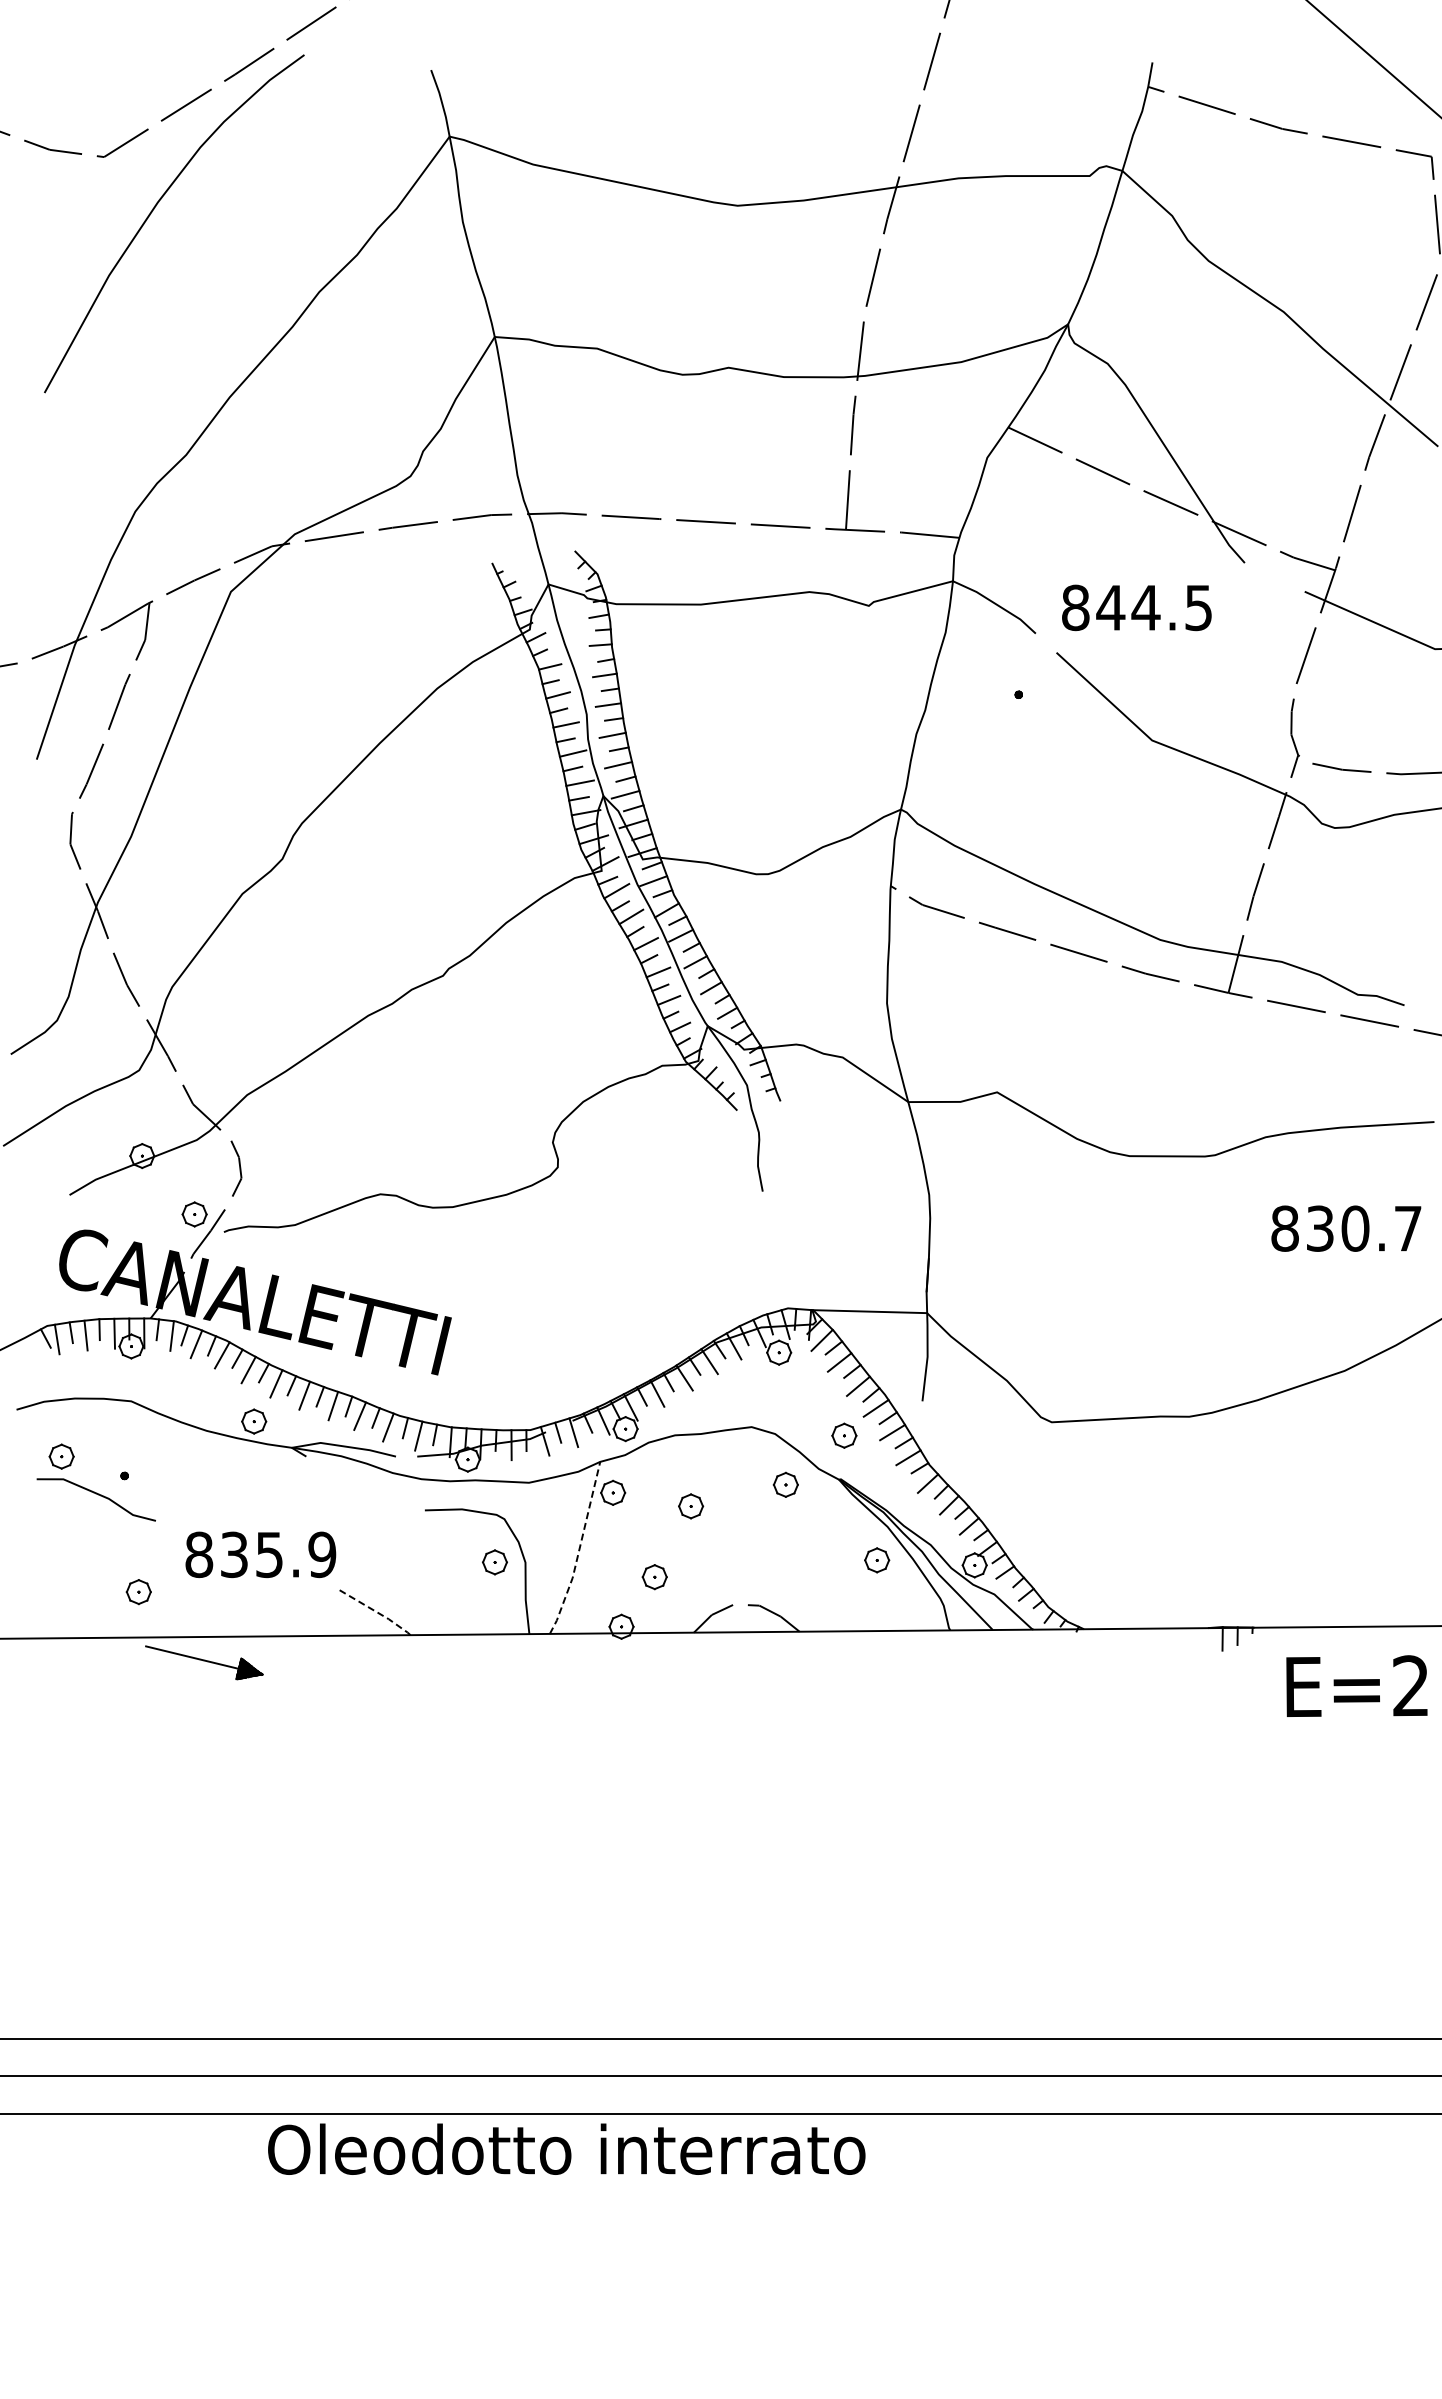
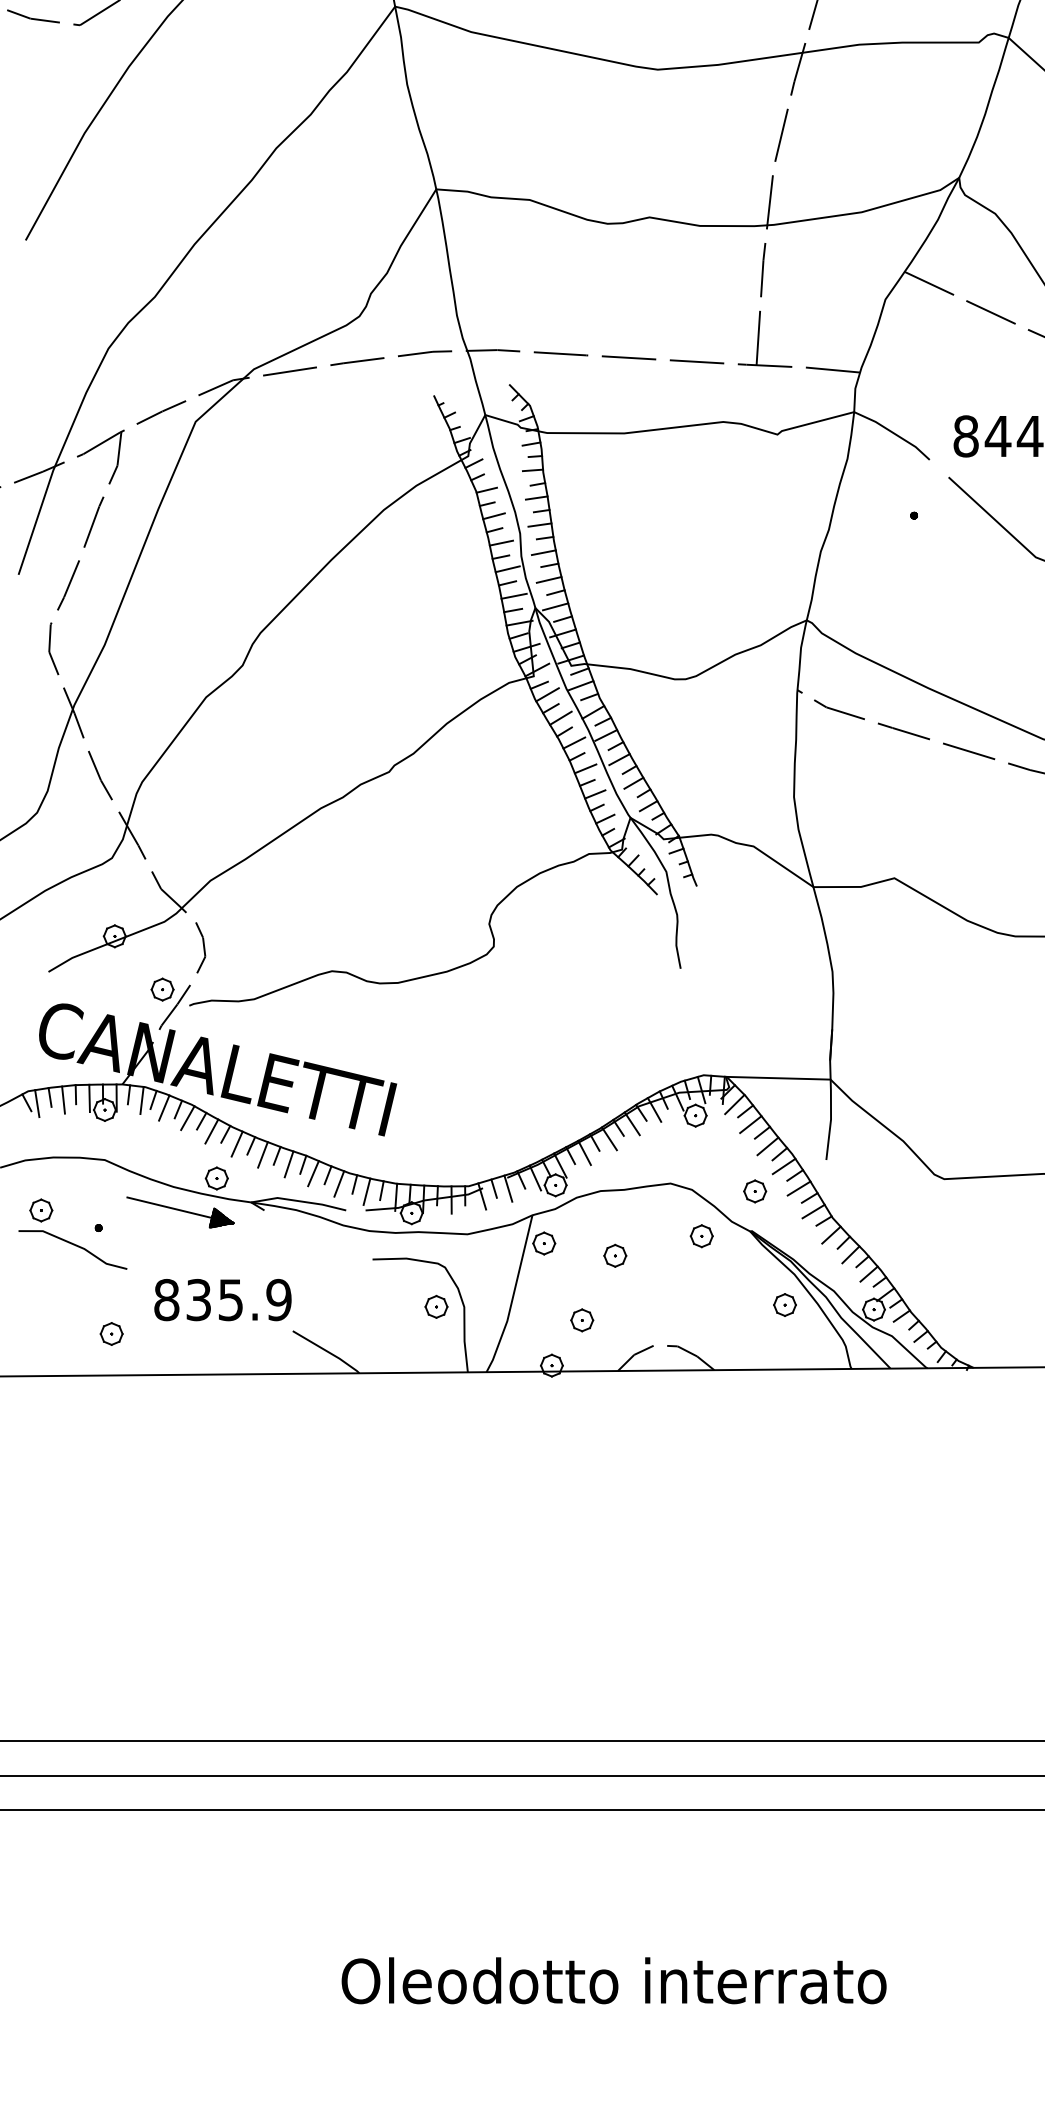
line: (579, 1550) -> (513, 1296), dashed -> solid
line: (375, 1611) -> (327, 1351), dashed -> solid
part: (204, 1662) -> (180, 1212), moved
text: (566, 2148) -> (613, 1980), moved

